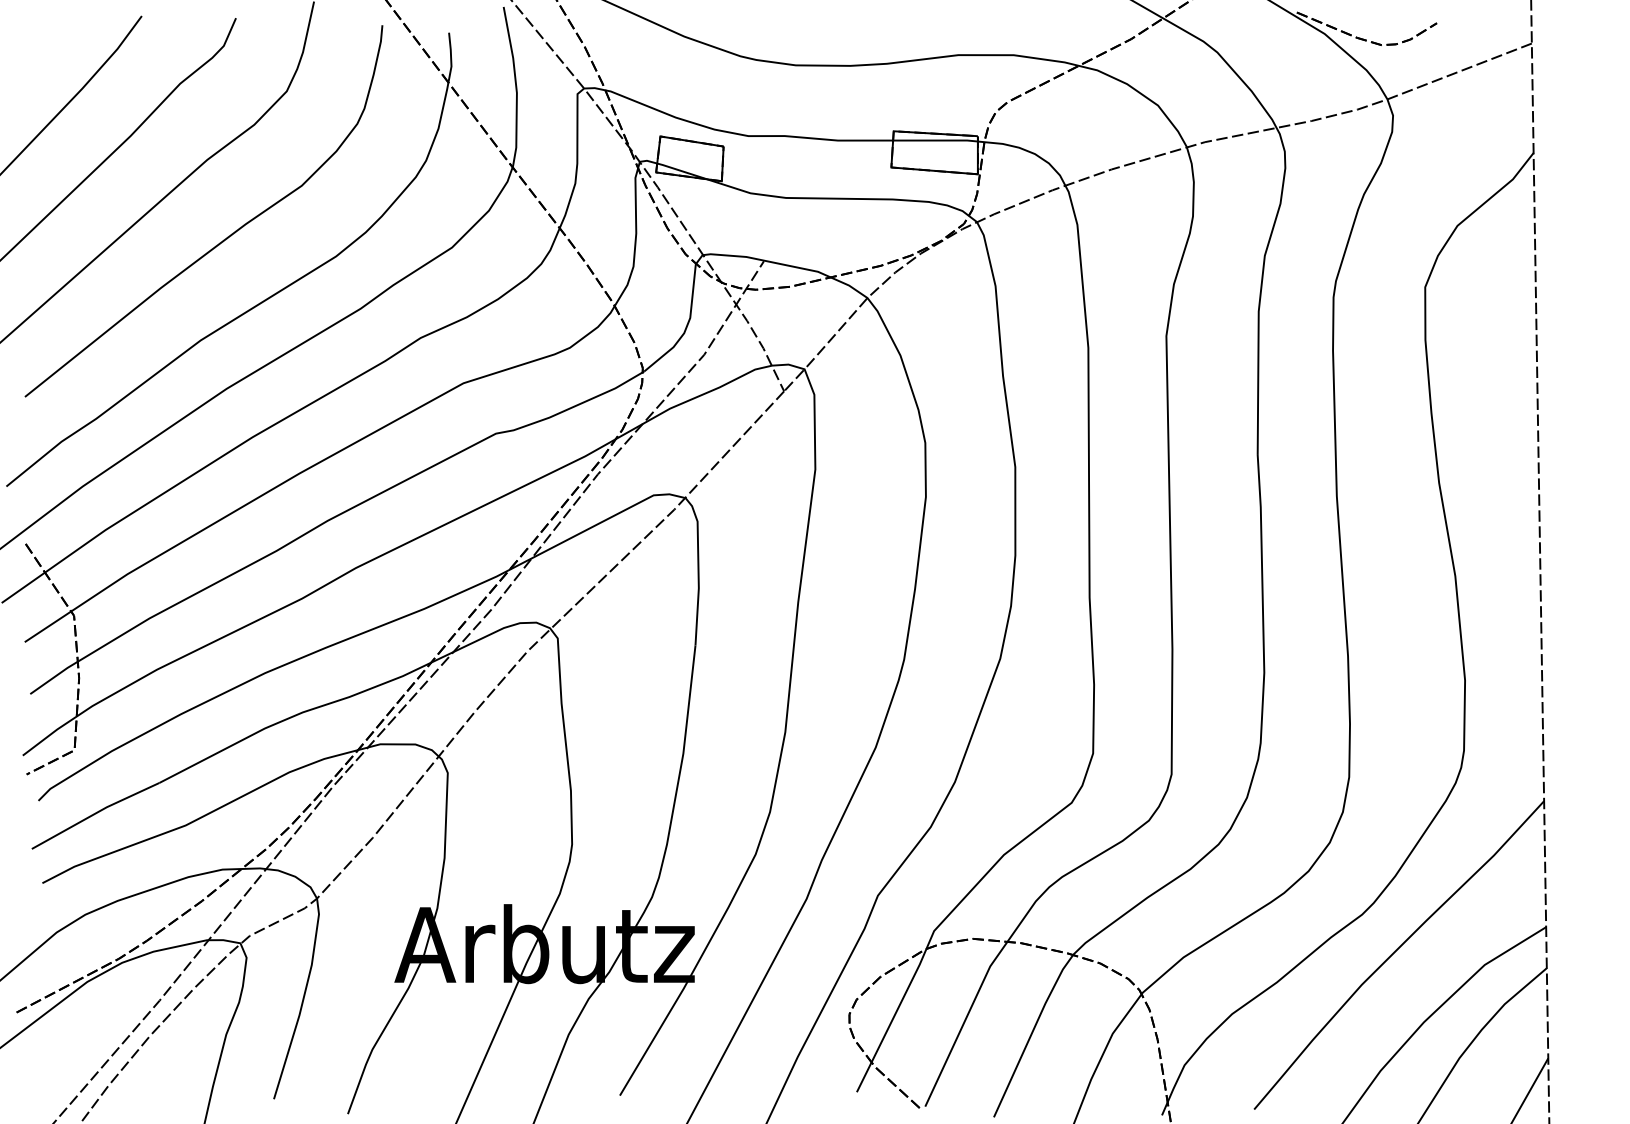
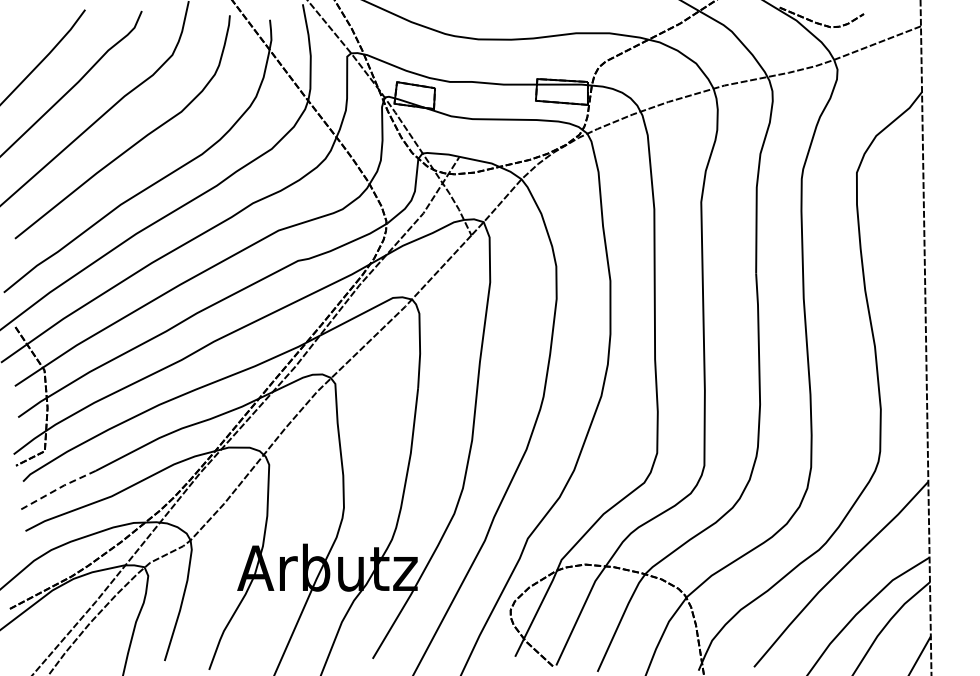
line: (95, 813) -> (57, 489), solid -> dashed

